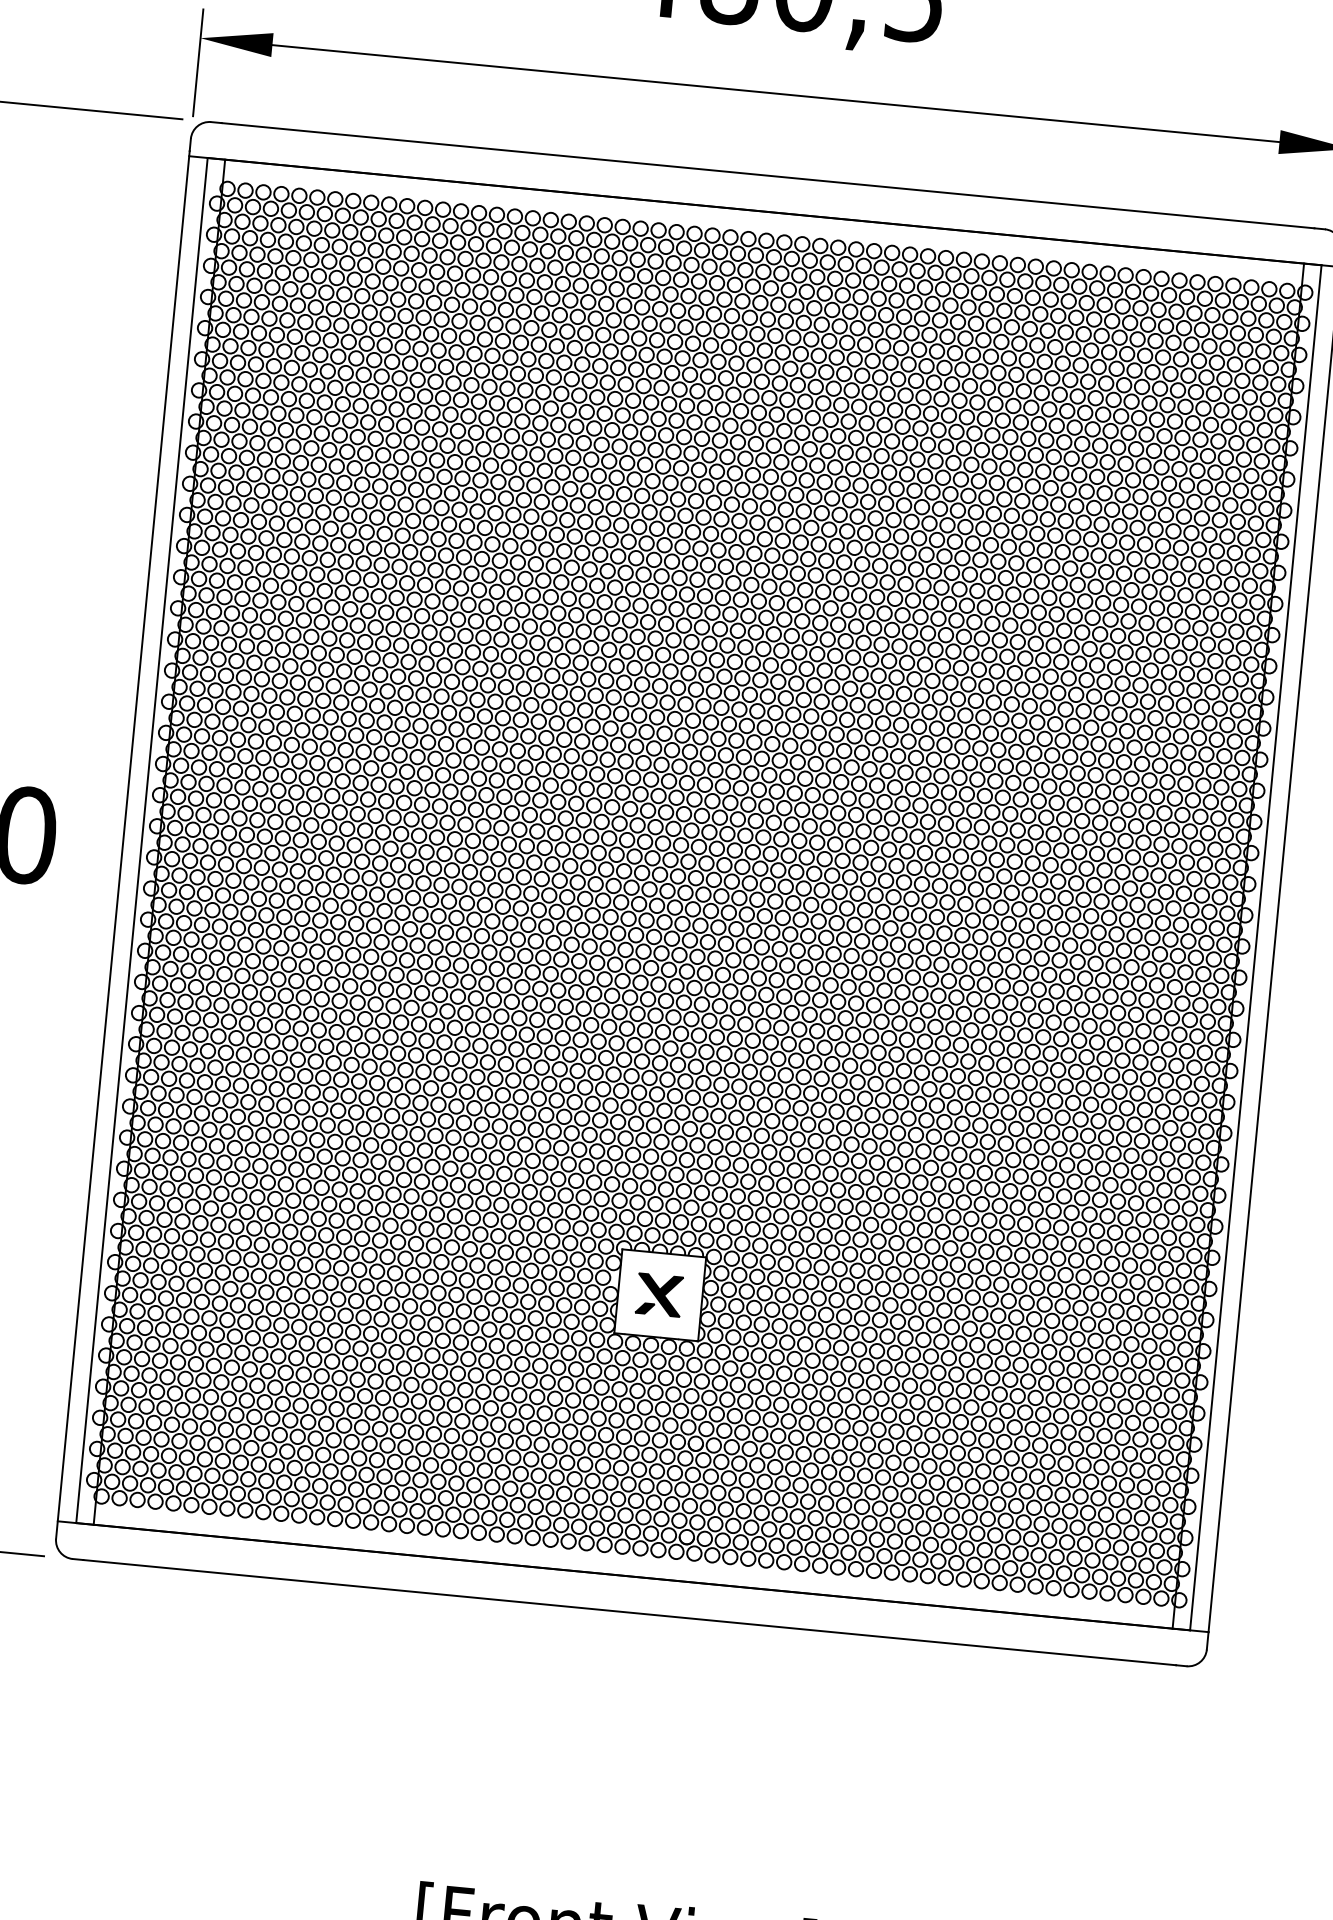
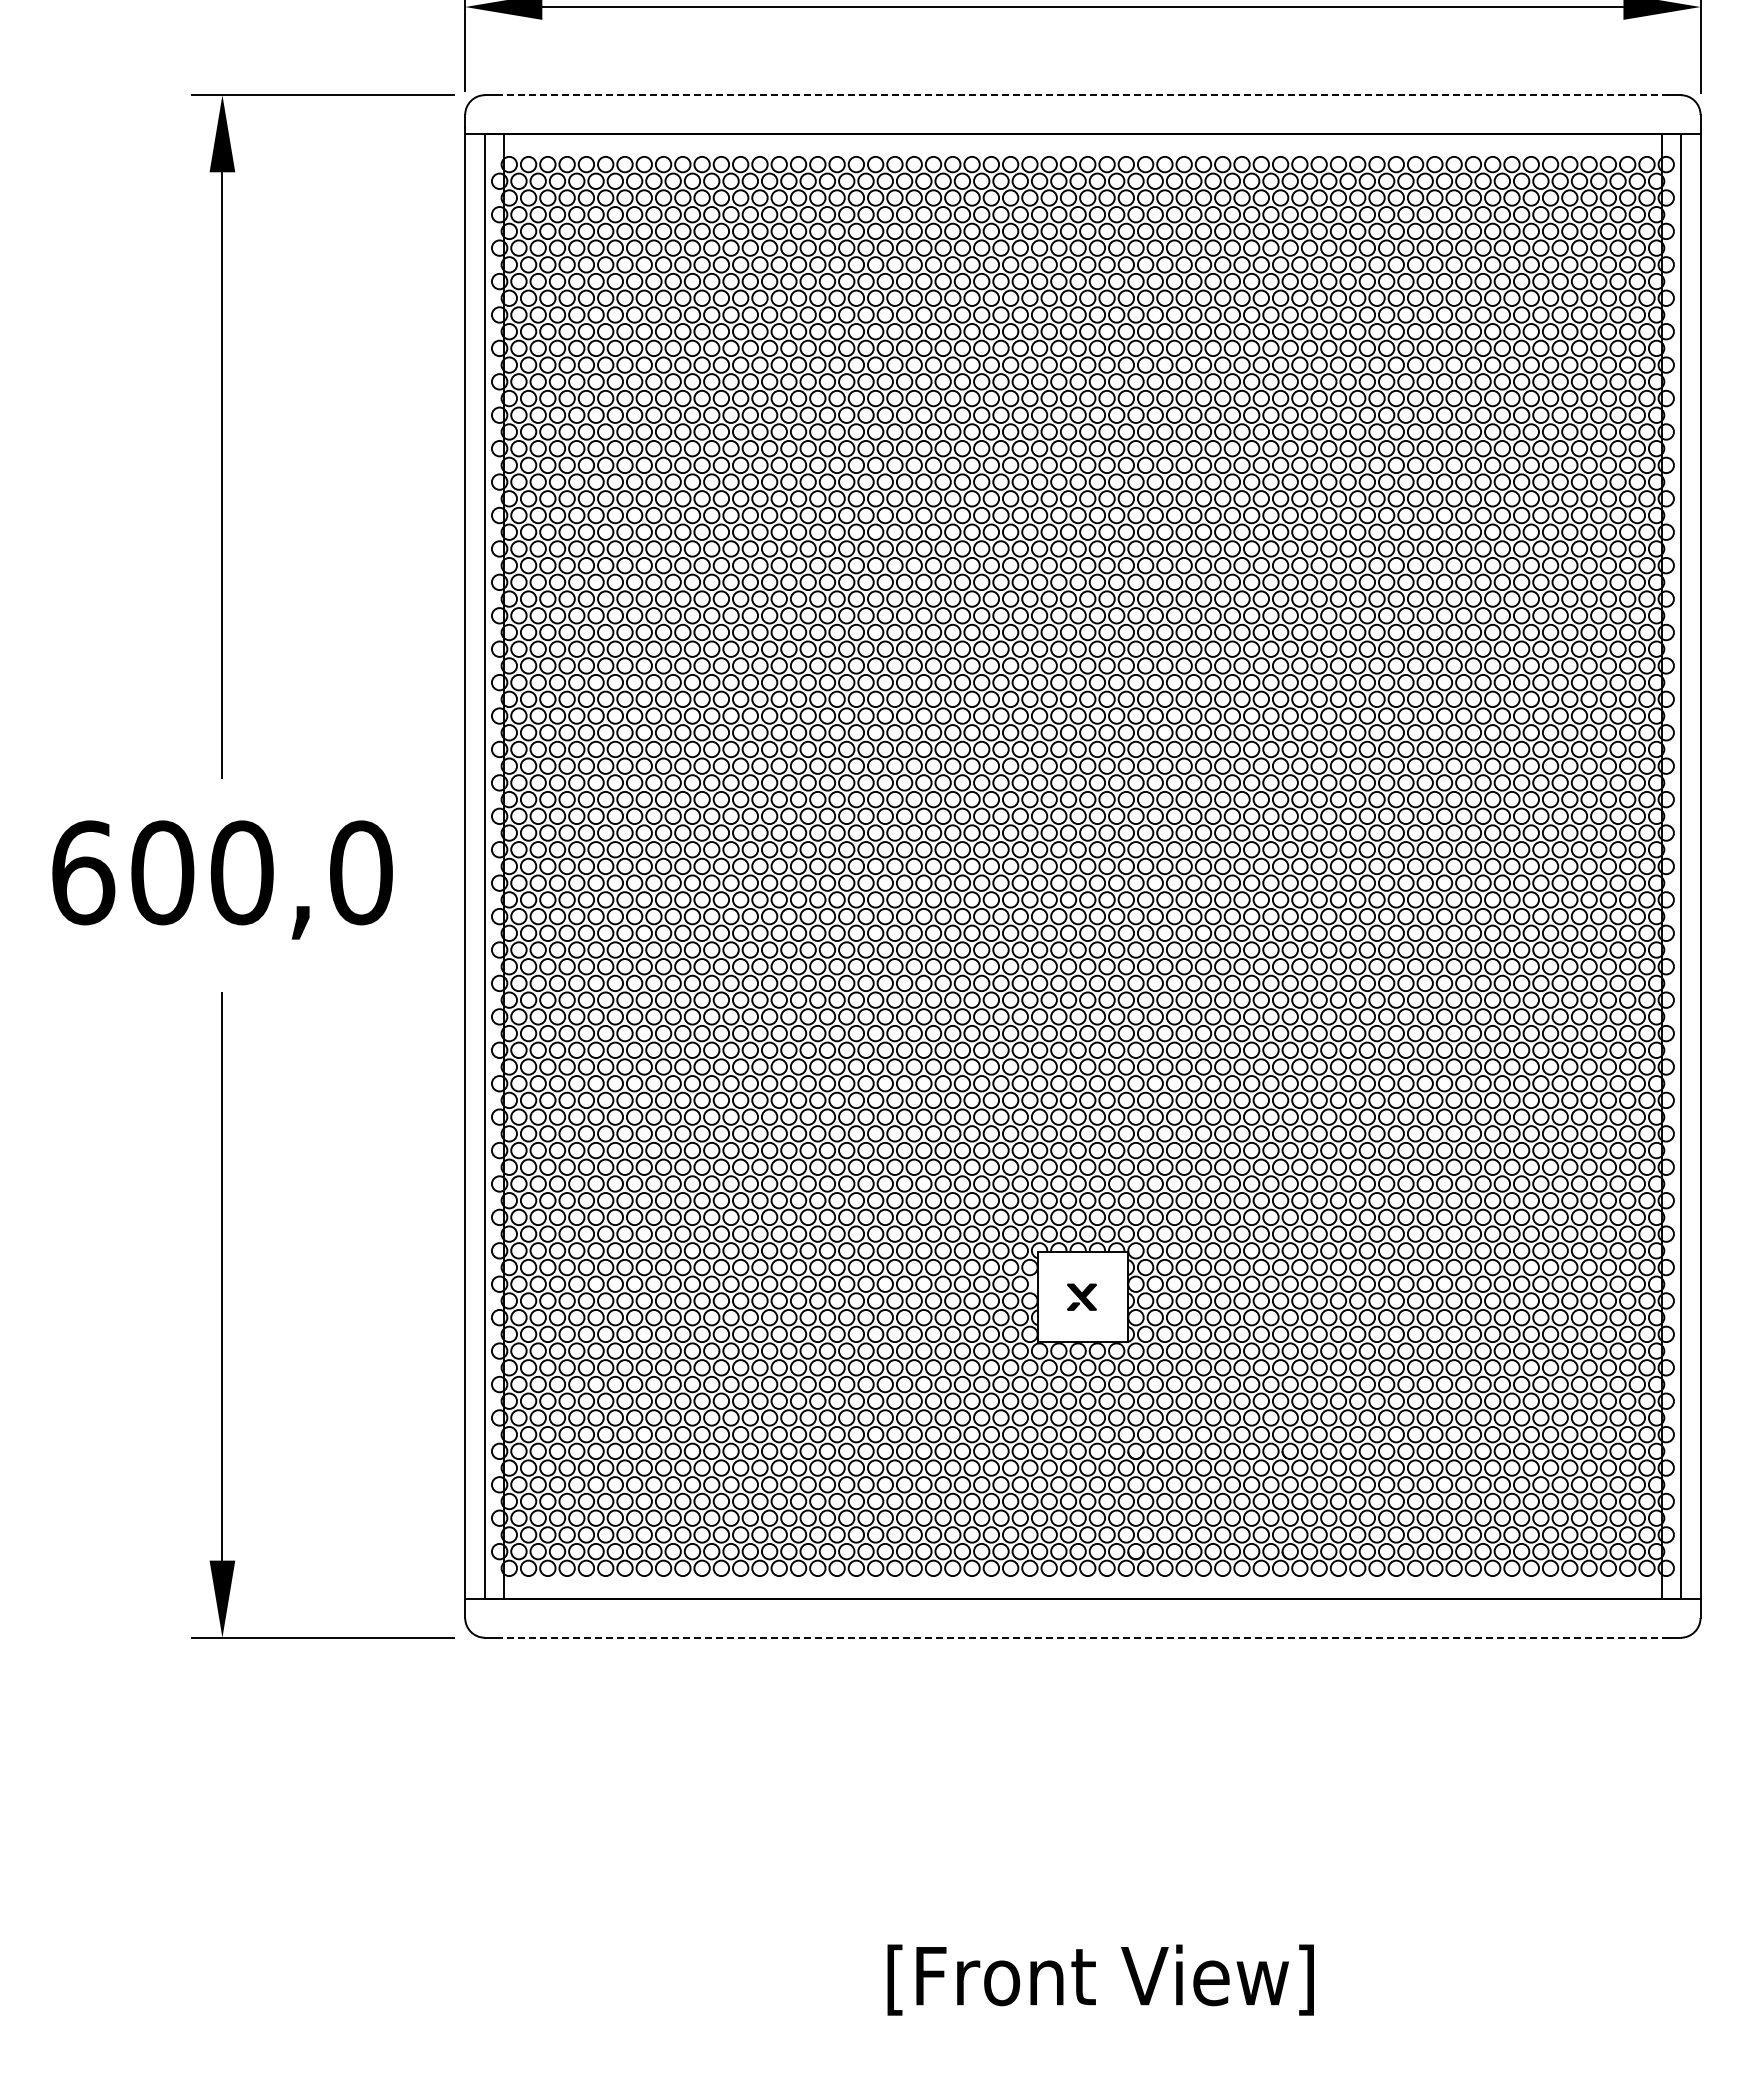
line: (767, 175) -> (1082, 95), solid -> dashed
part: (658, 1295) -> (1081, 1297), size x0.6
line: (629, 1612) -> (1082, 1637), solid -> dashed

